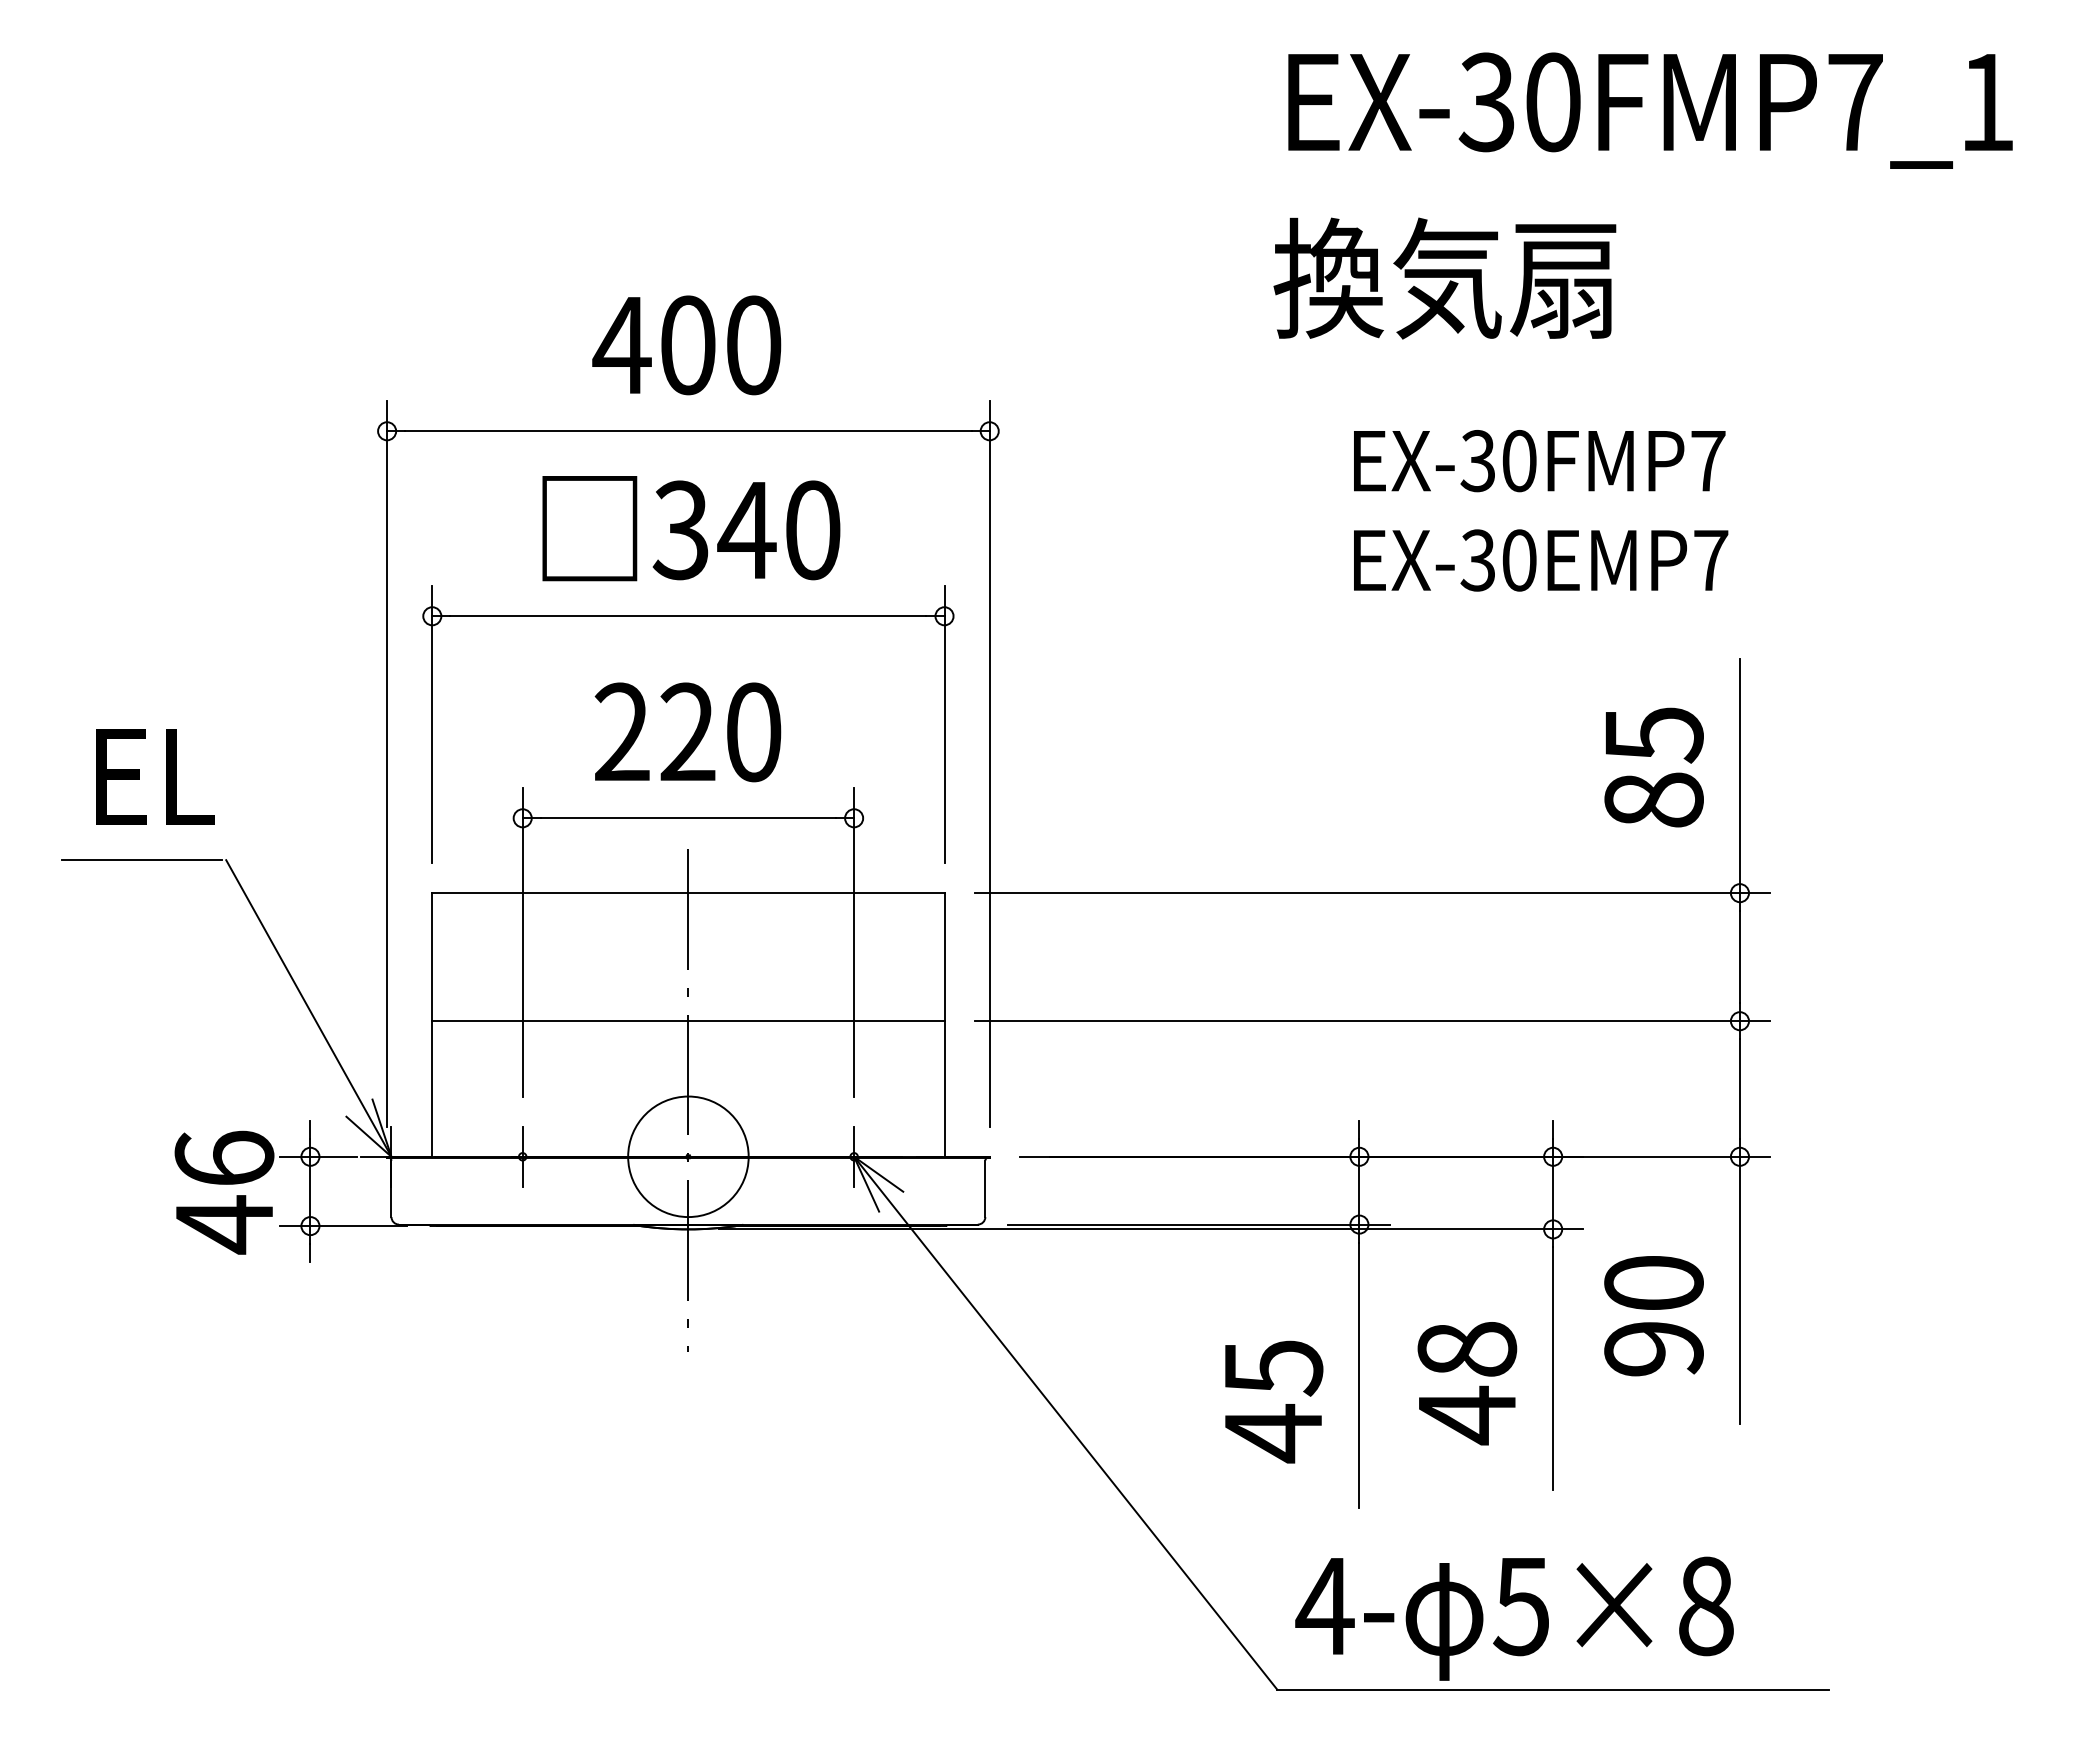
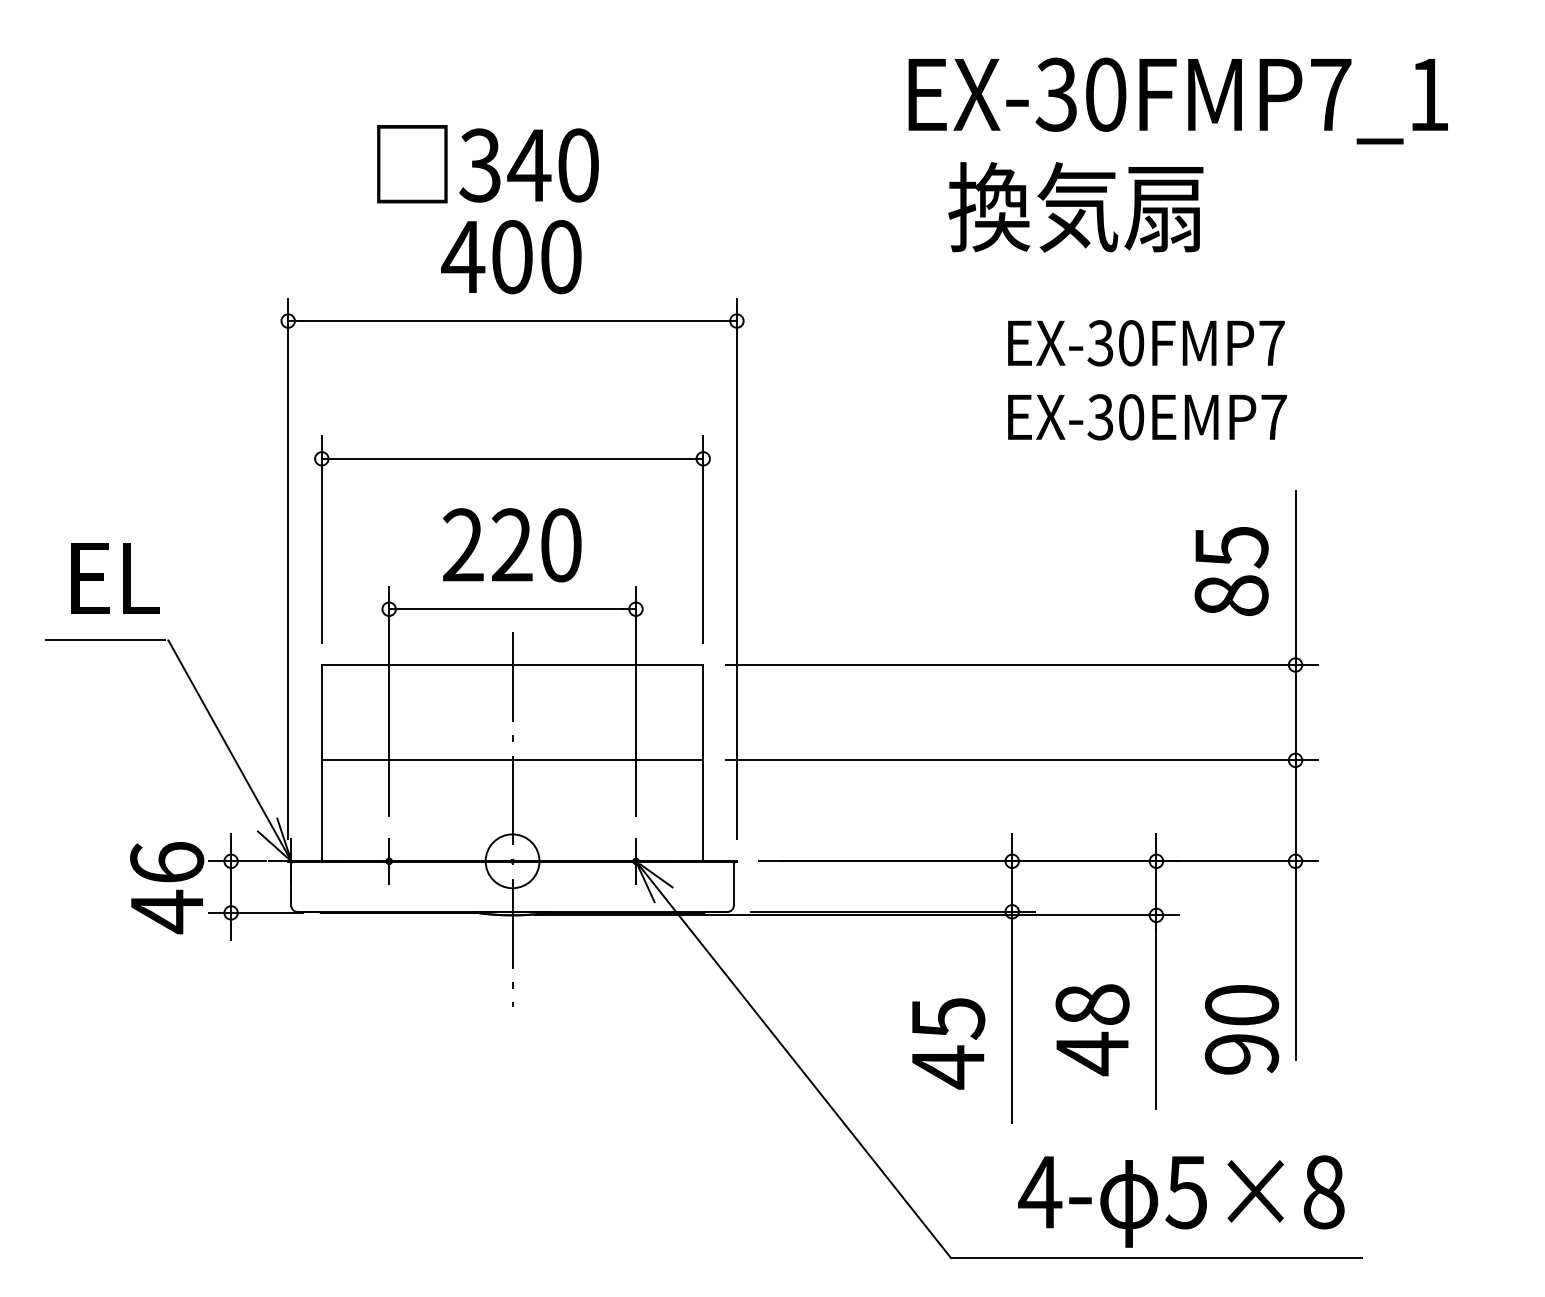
text: (1650, 110) -> (1178, 100), moved
text: (691, 528) -> (488, 164), moved
circle: (688, 1156) -> (512, 861), size x0.6
text: (1653, 1316) -> (1241, 1030), moved
text: (1514, 1618) -> (1181, 1201), moved

